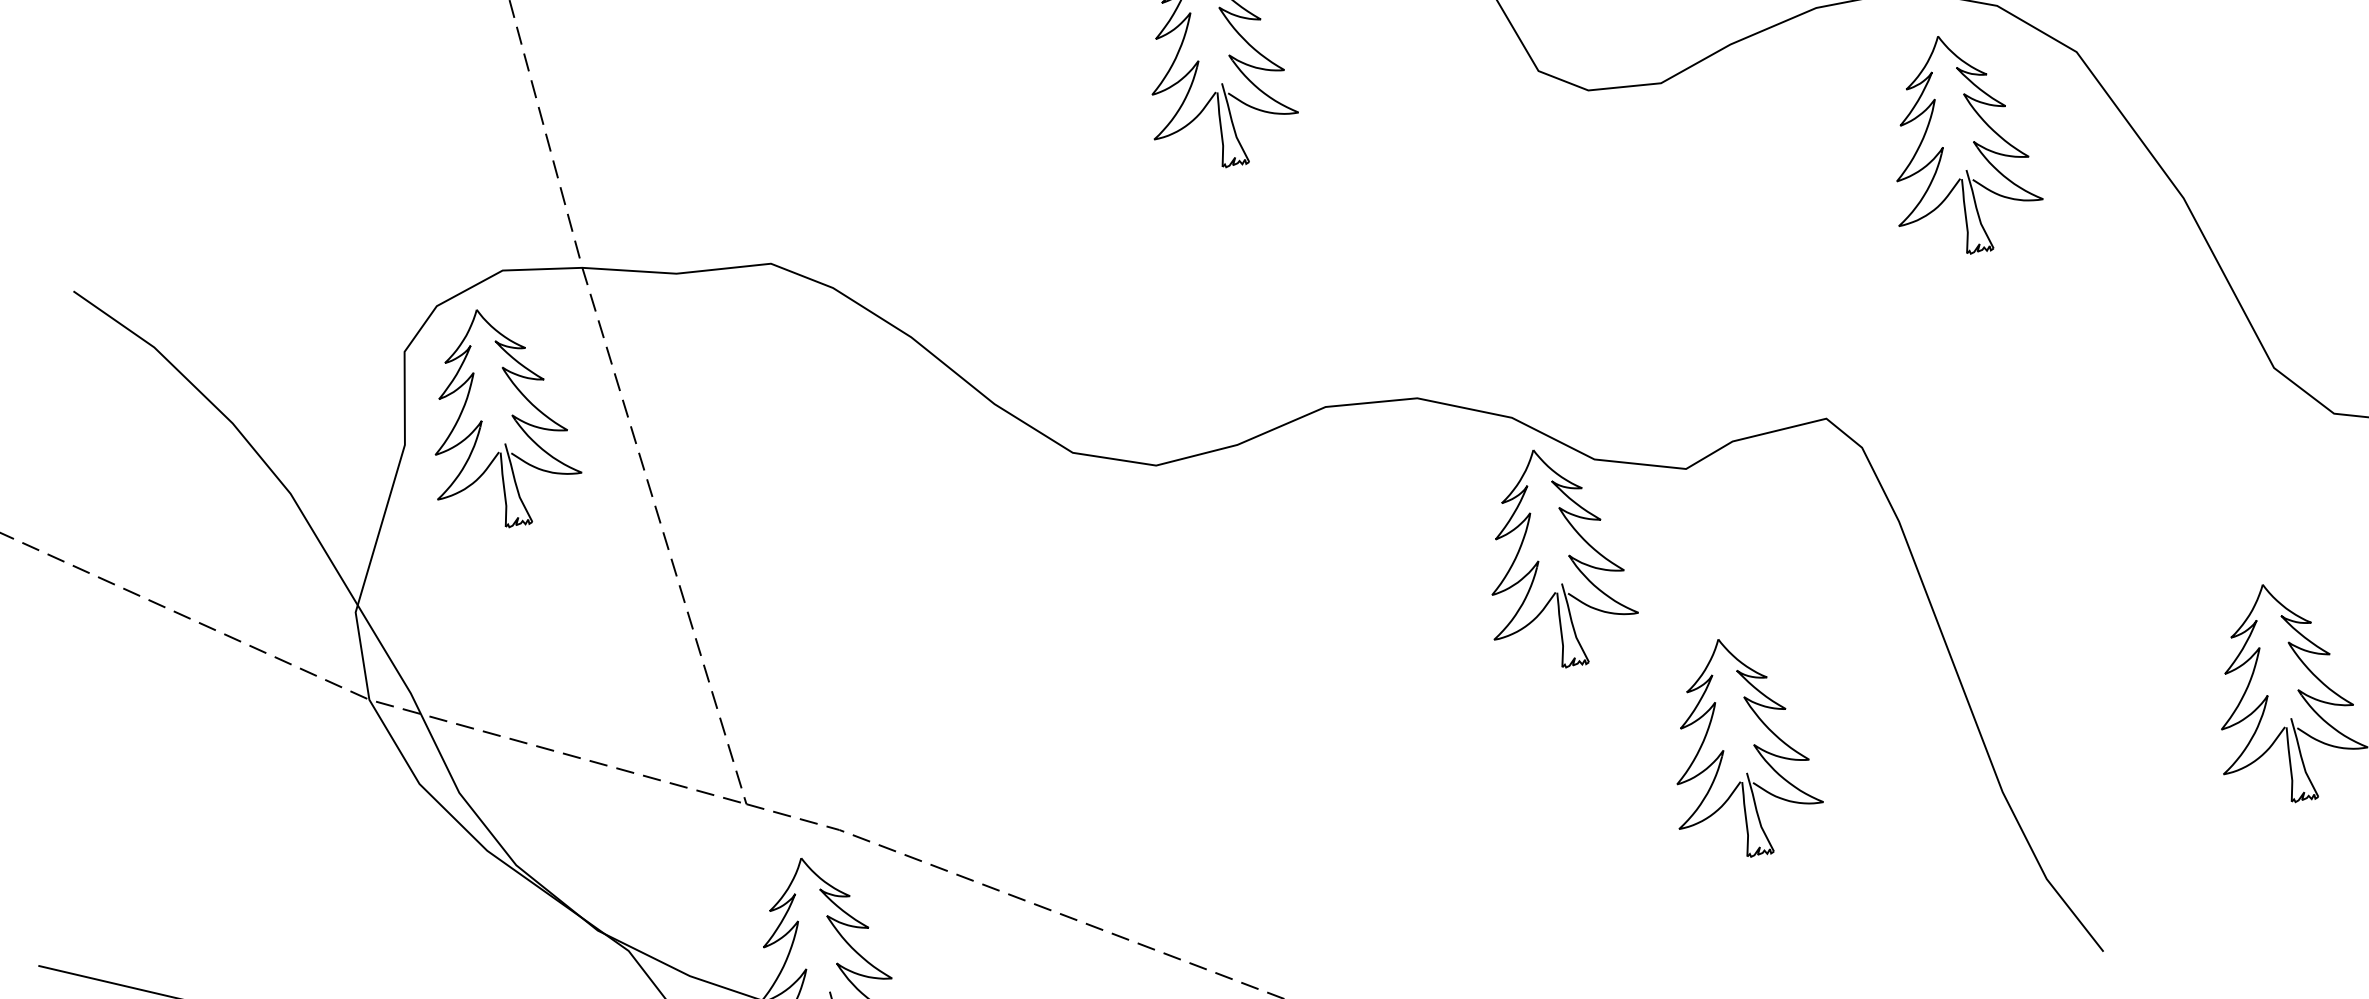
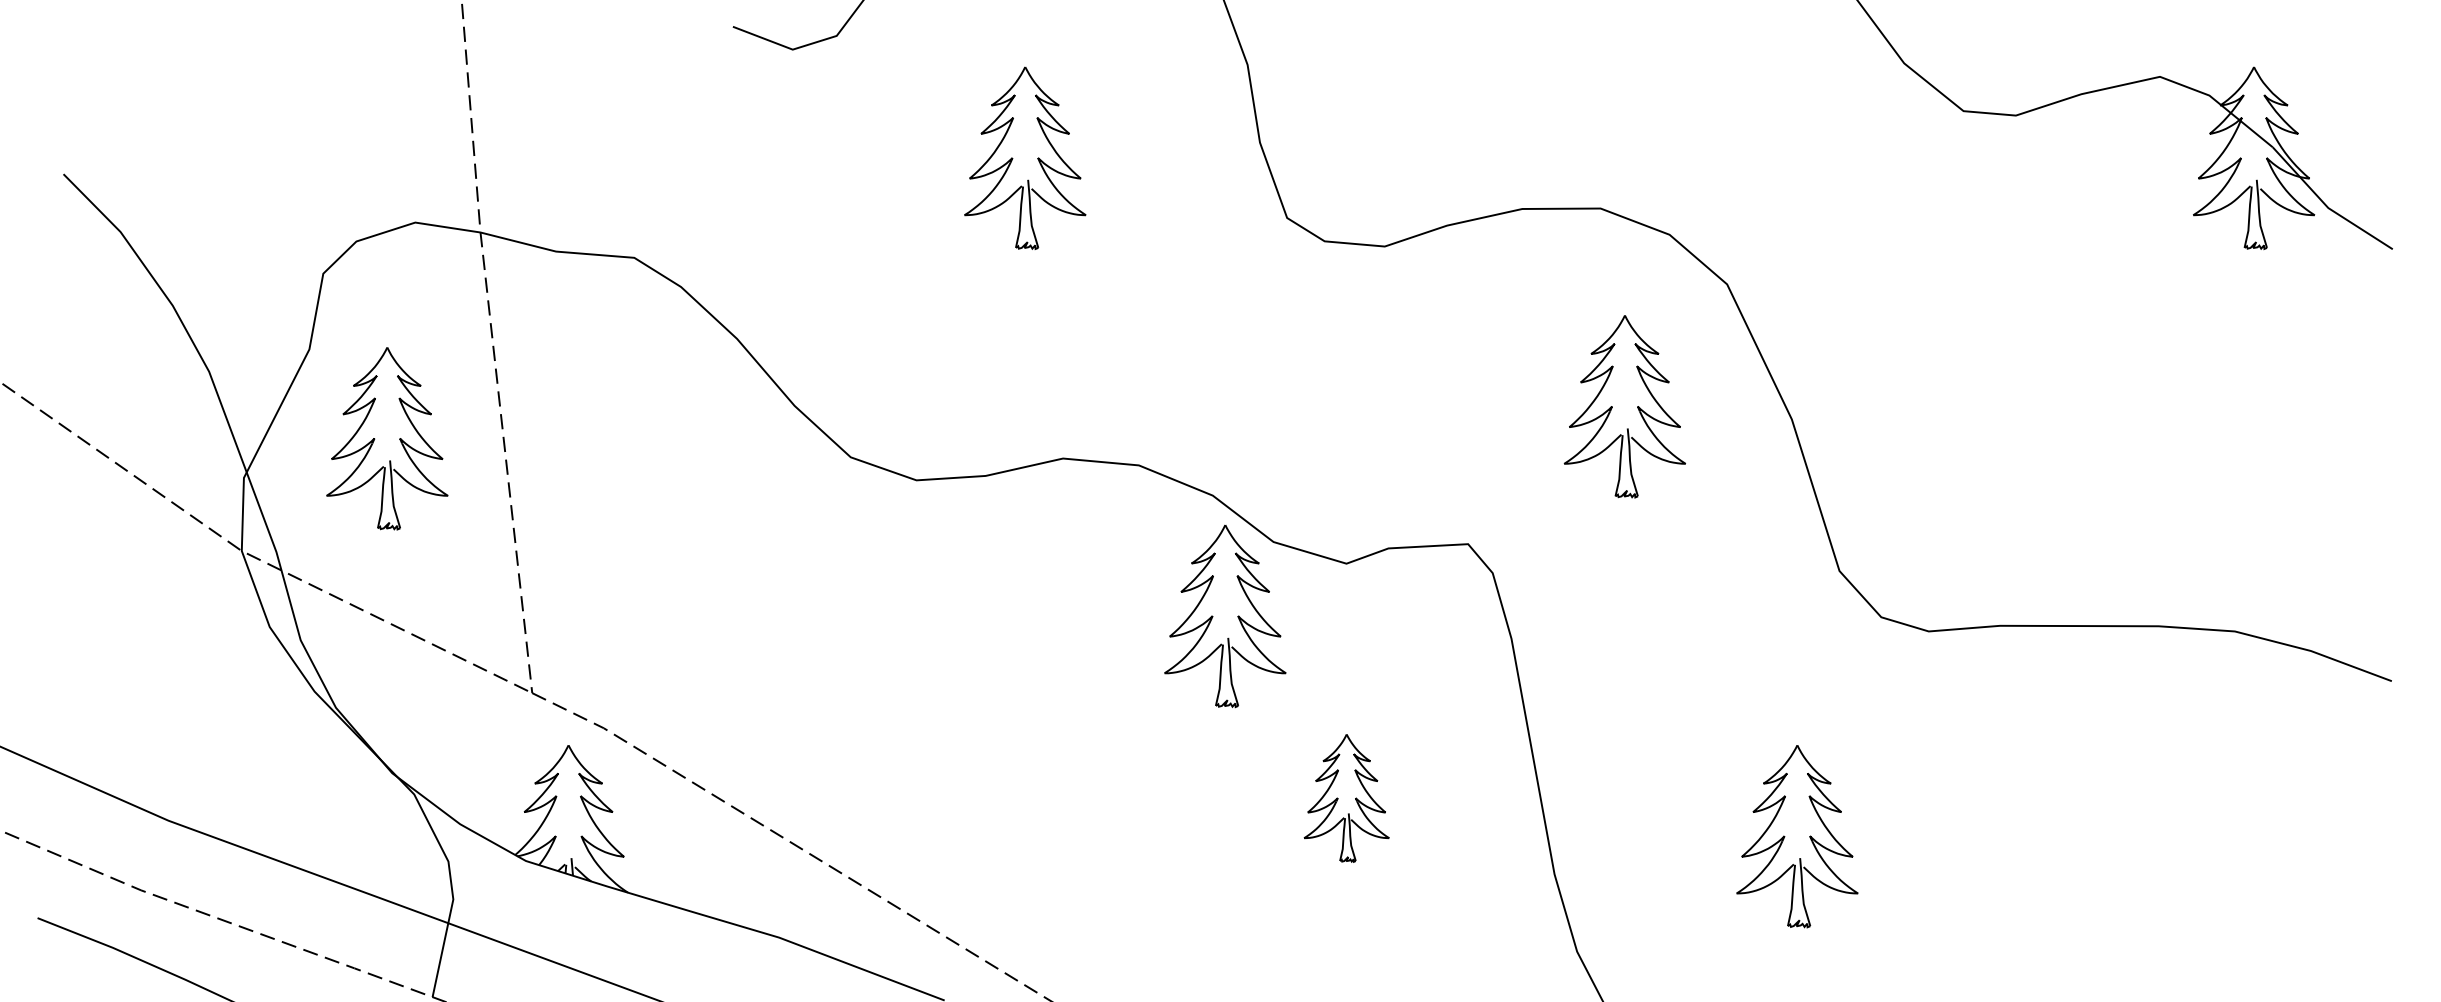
part: (1943, 147) -> (1612, 406), moved
part: (511, 415) -> (399, 438), moved
part: (1738, 748) -> (1346, 798), size x0.7

